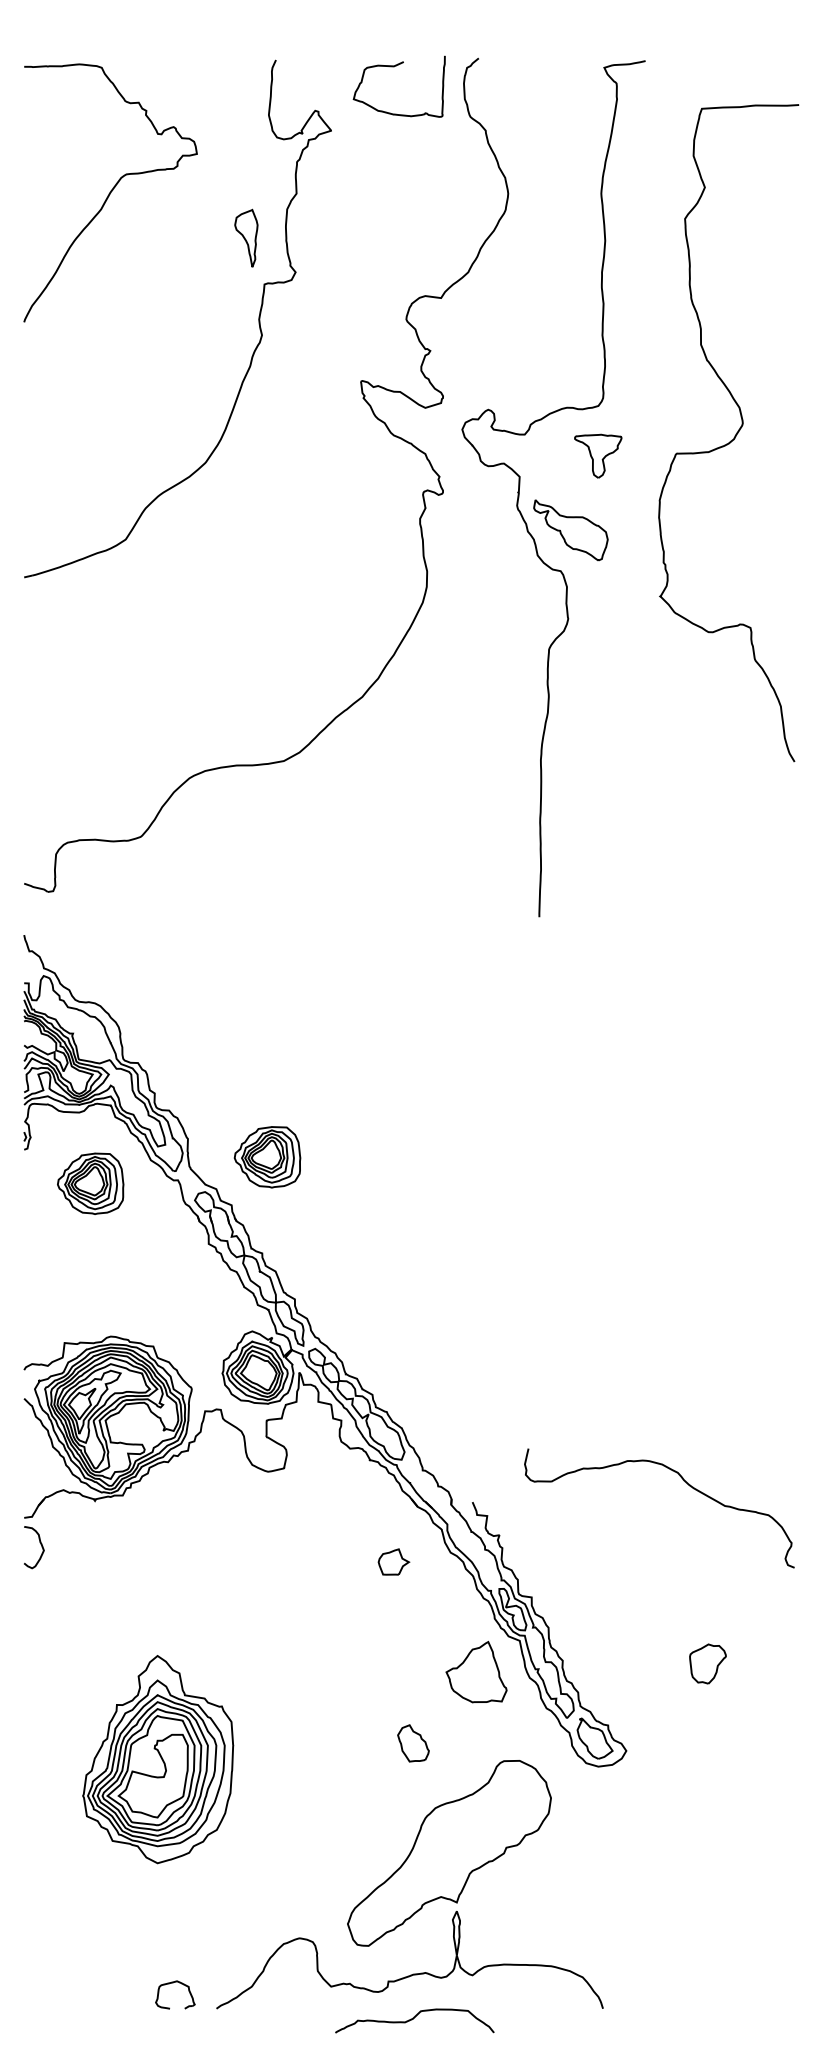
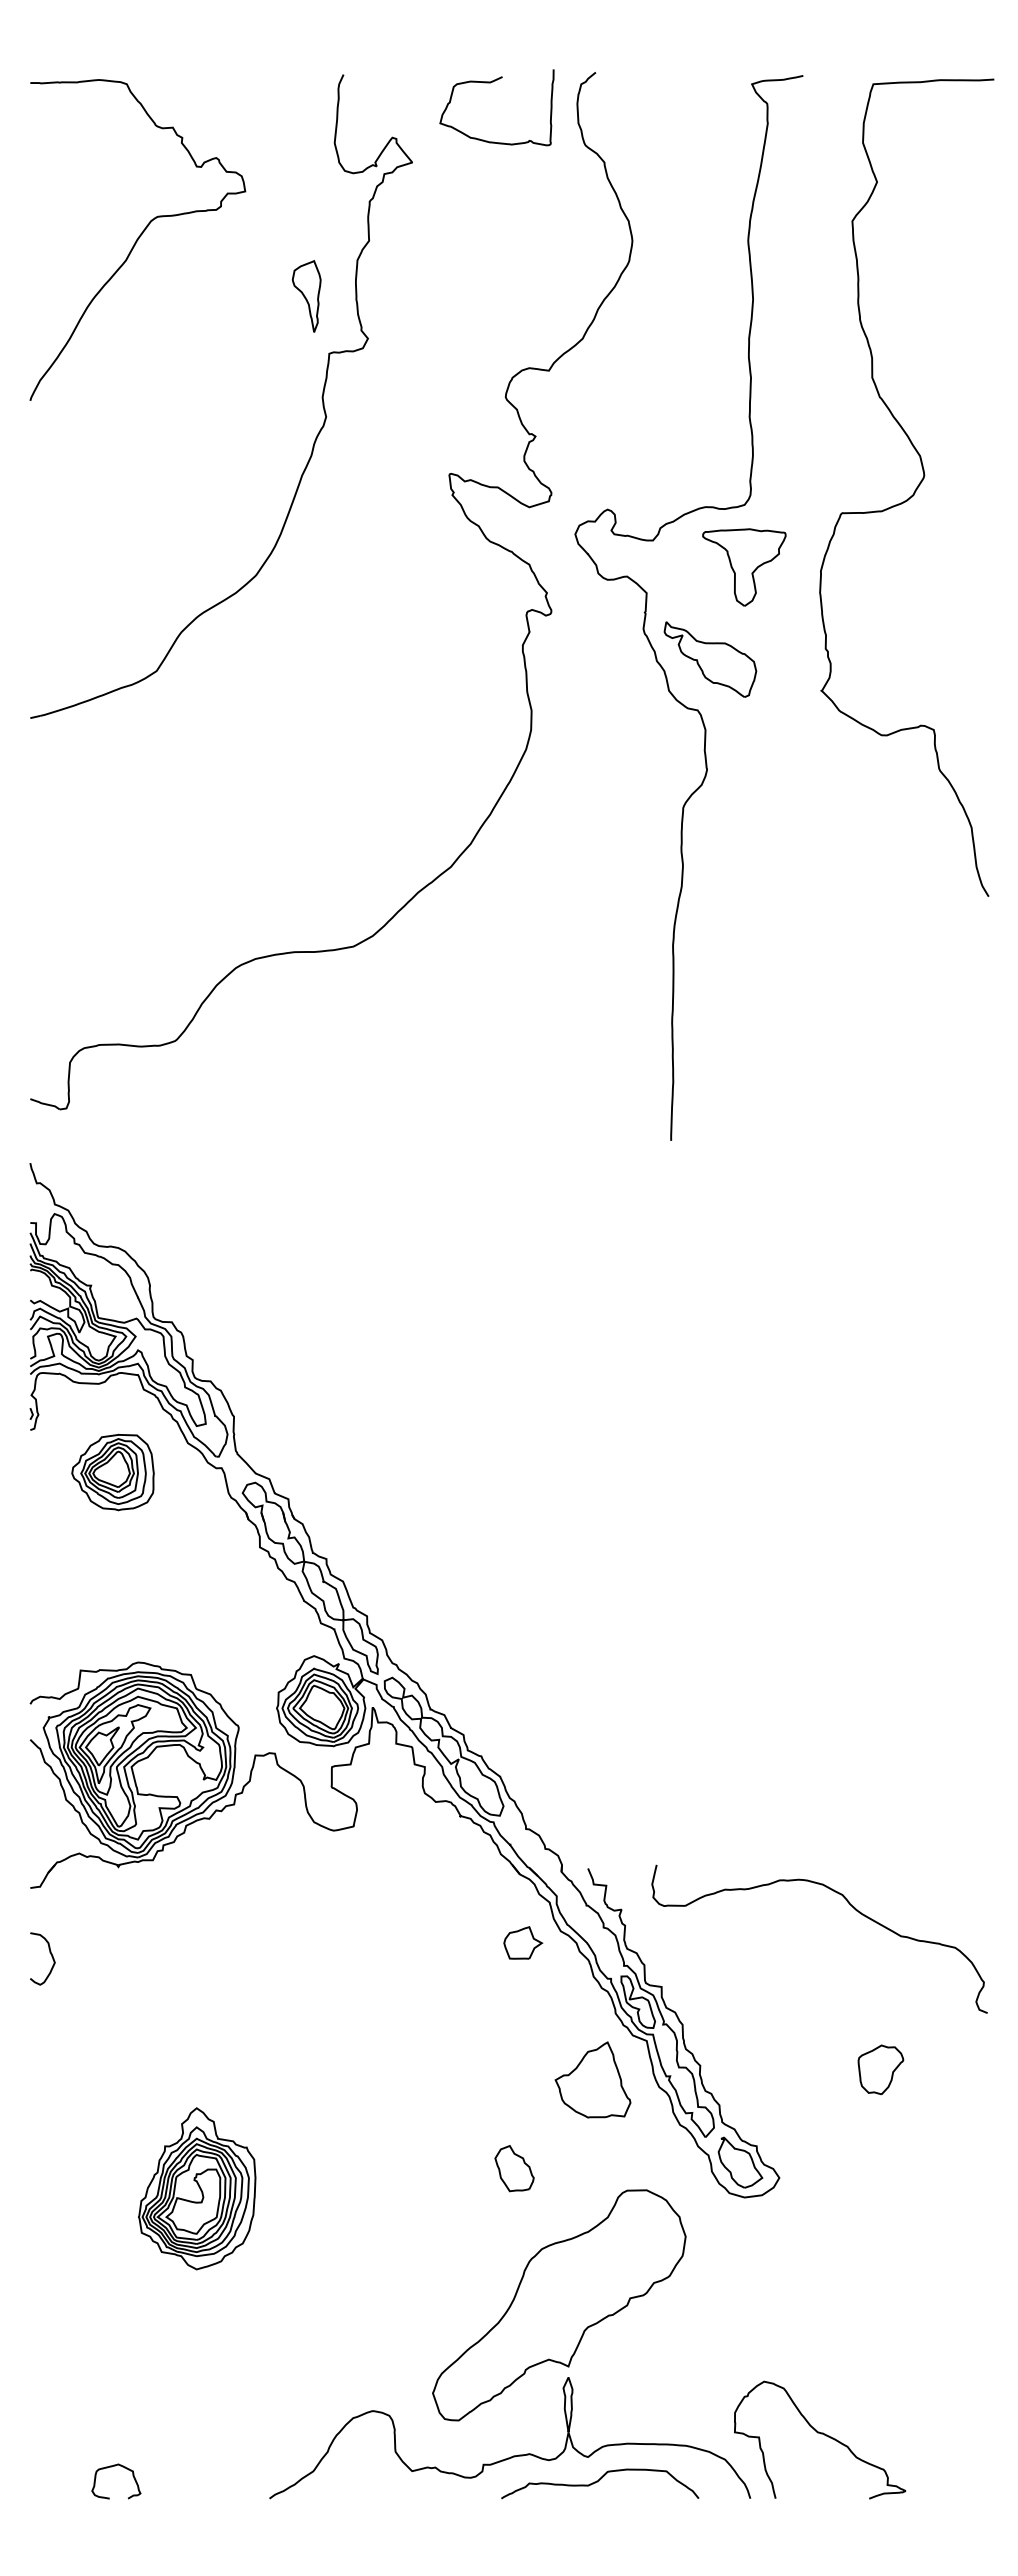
curve: (734, 435) -> (914, 490), moved
part: (598, 456) -> (744, 567), size x1.43
part: (267, 1157) -> (332, 1439), removed
curve: (685, 1482) -> (851, 1906), moved
curve: (40, 1543) -> (50, 1954), moved
part: (394, 1561) -> (523, 1942), moved
part: (158, 1759) -> (197, 2188), size x0.62
curve: (660, 1957) -> (821, 2434), added
part: (171, 1983) -> (111, 2467), moved
curve: (414, 2019) -> (599, 2481), moved

